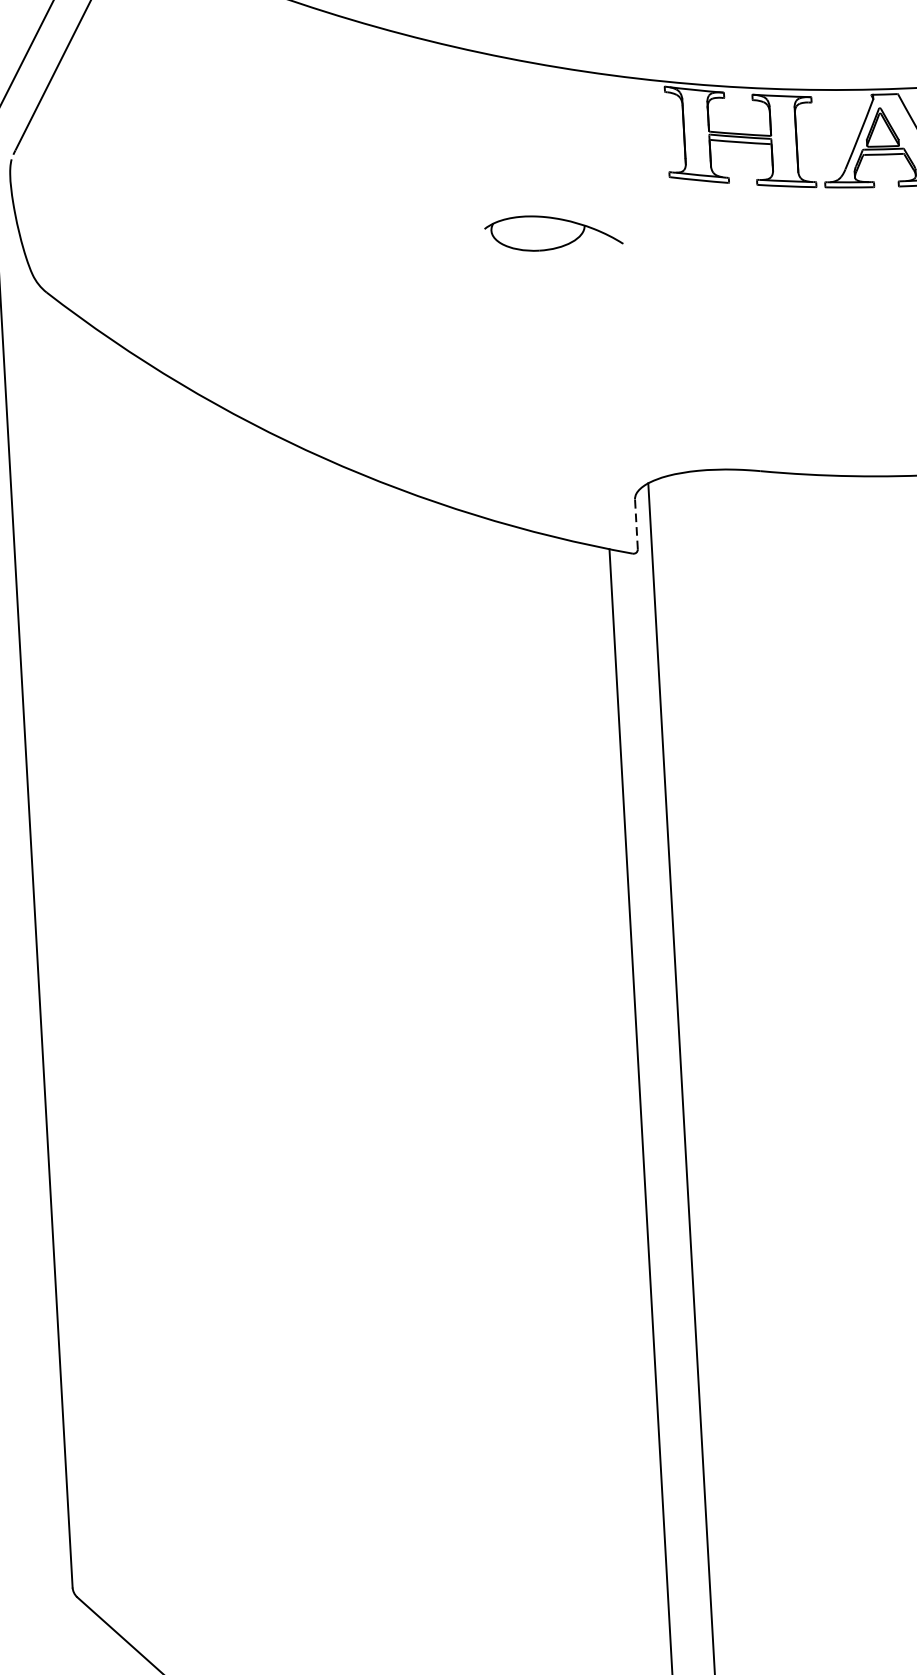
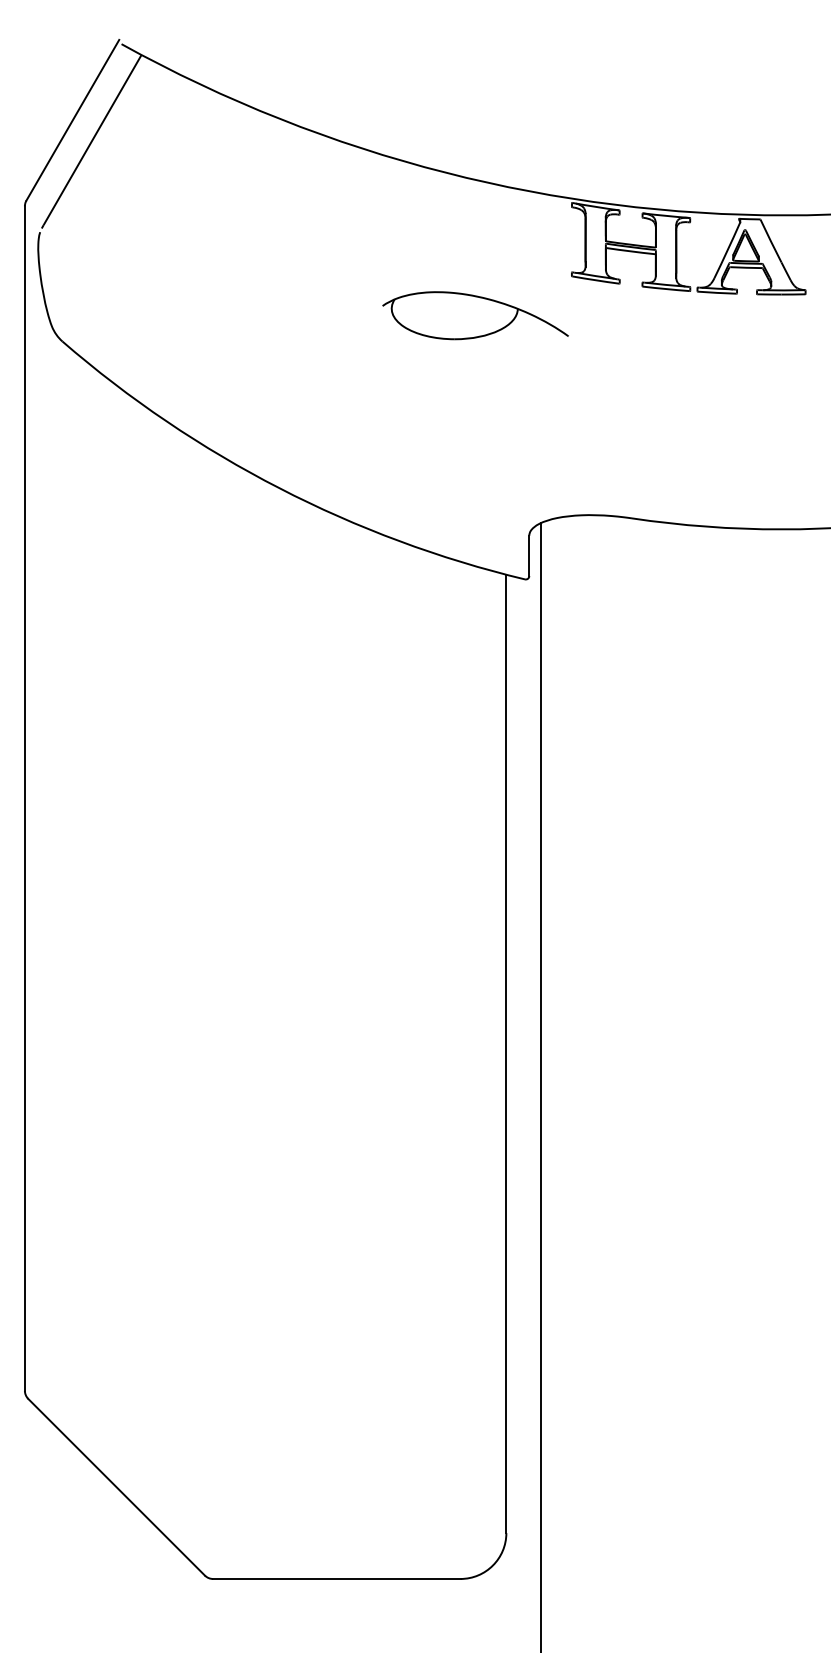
part: (553, 232) -> (475, 315), size x1.67
line: (636, 523) -> (529, 555), dashed -> solid

